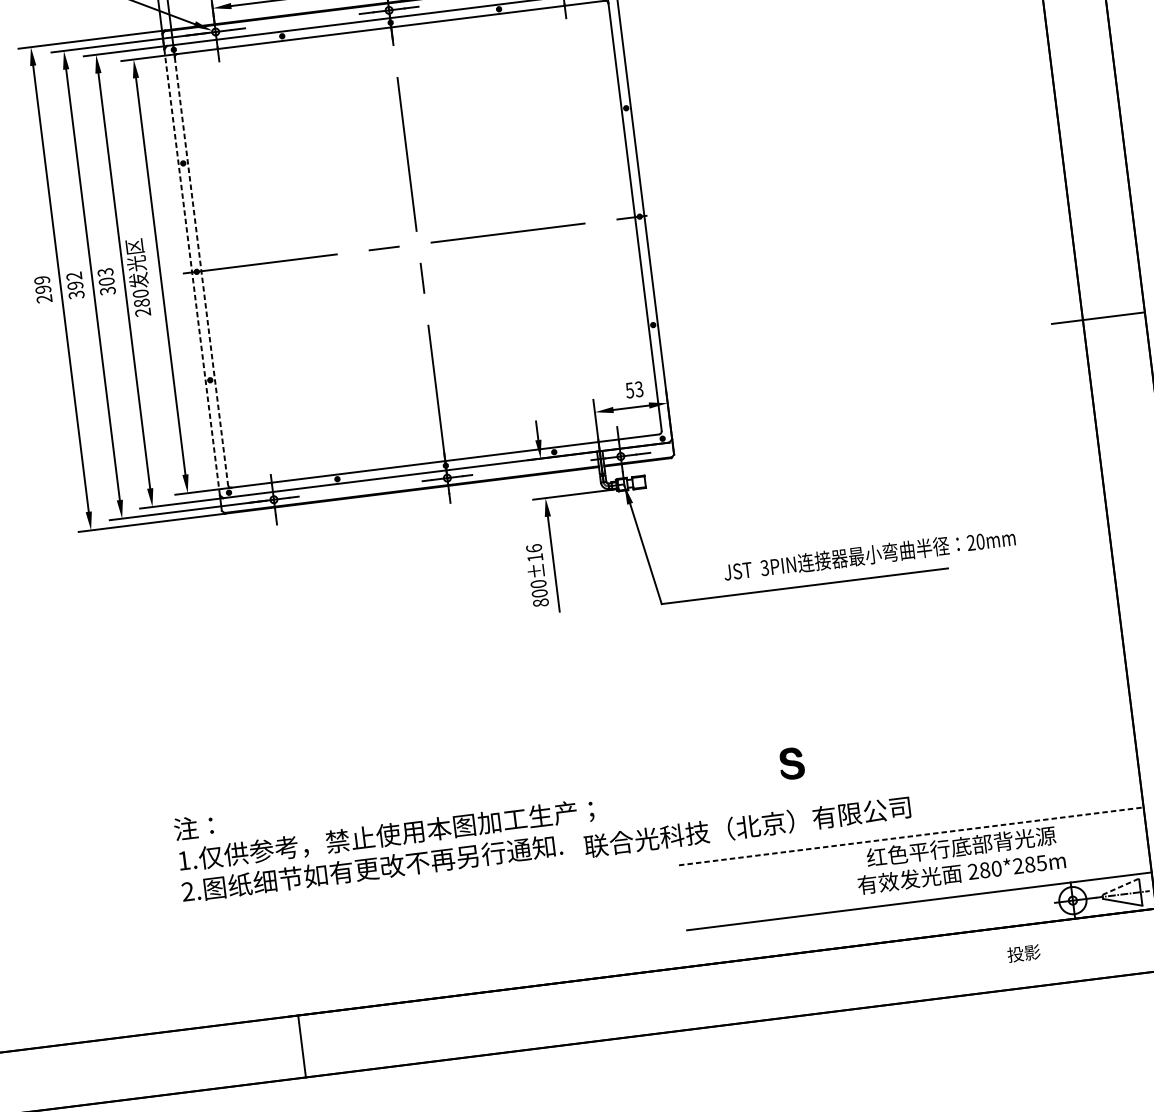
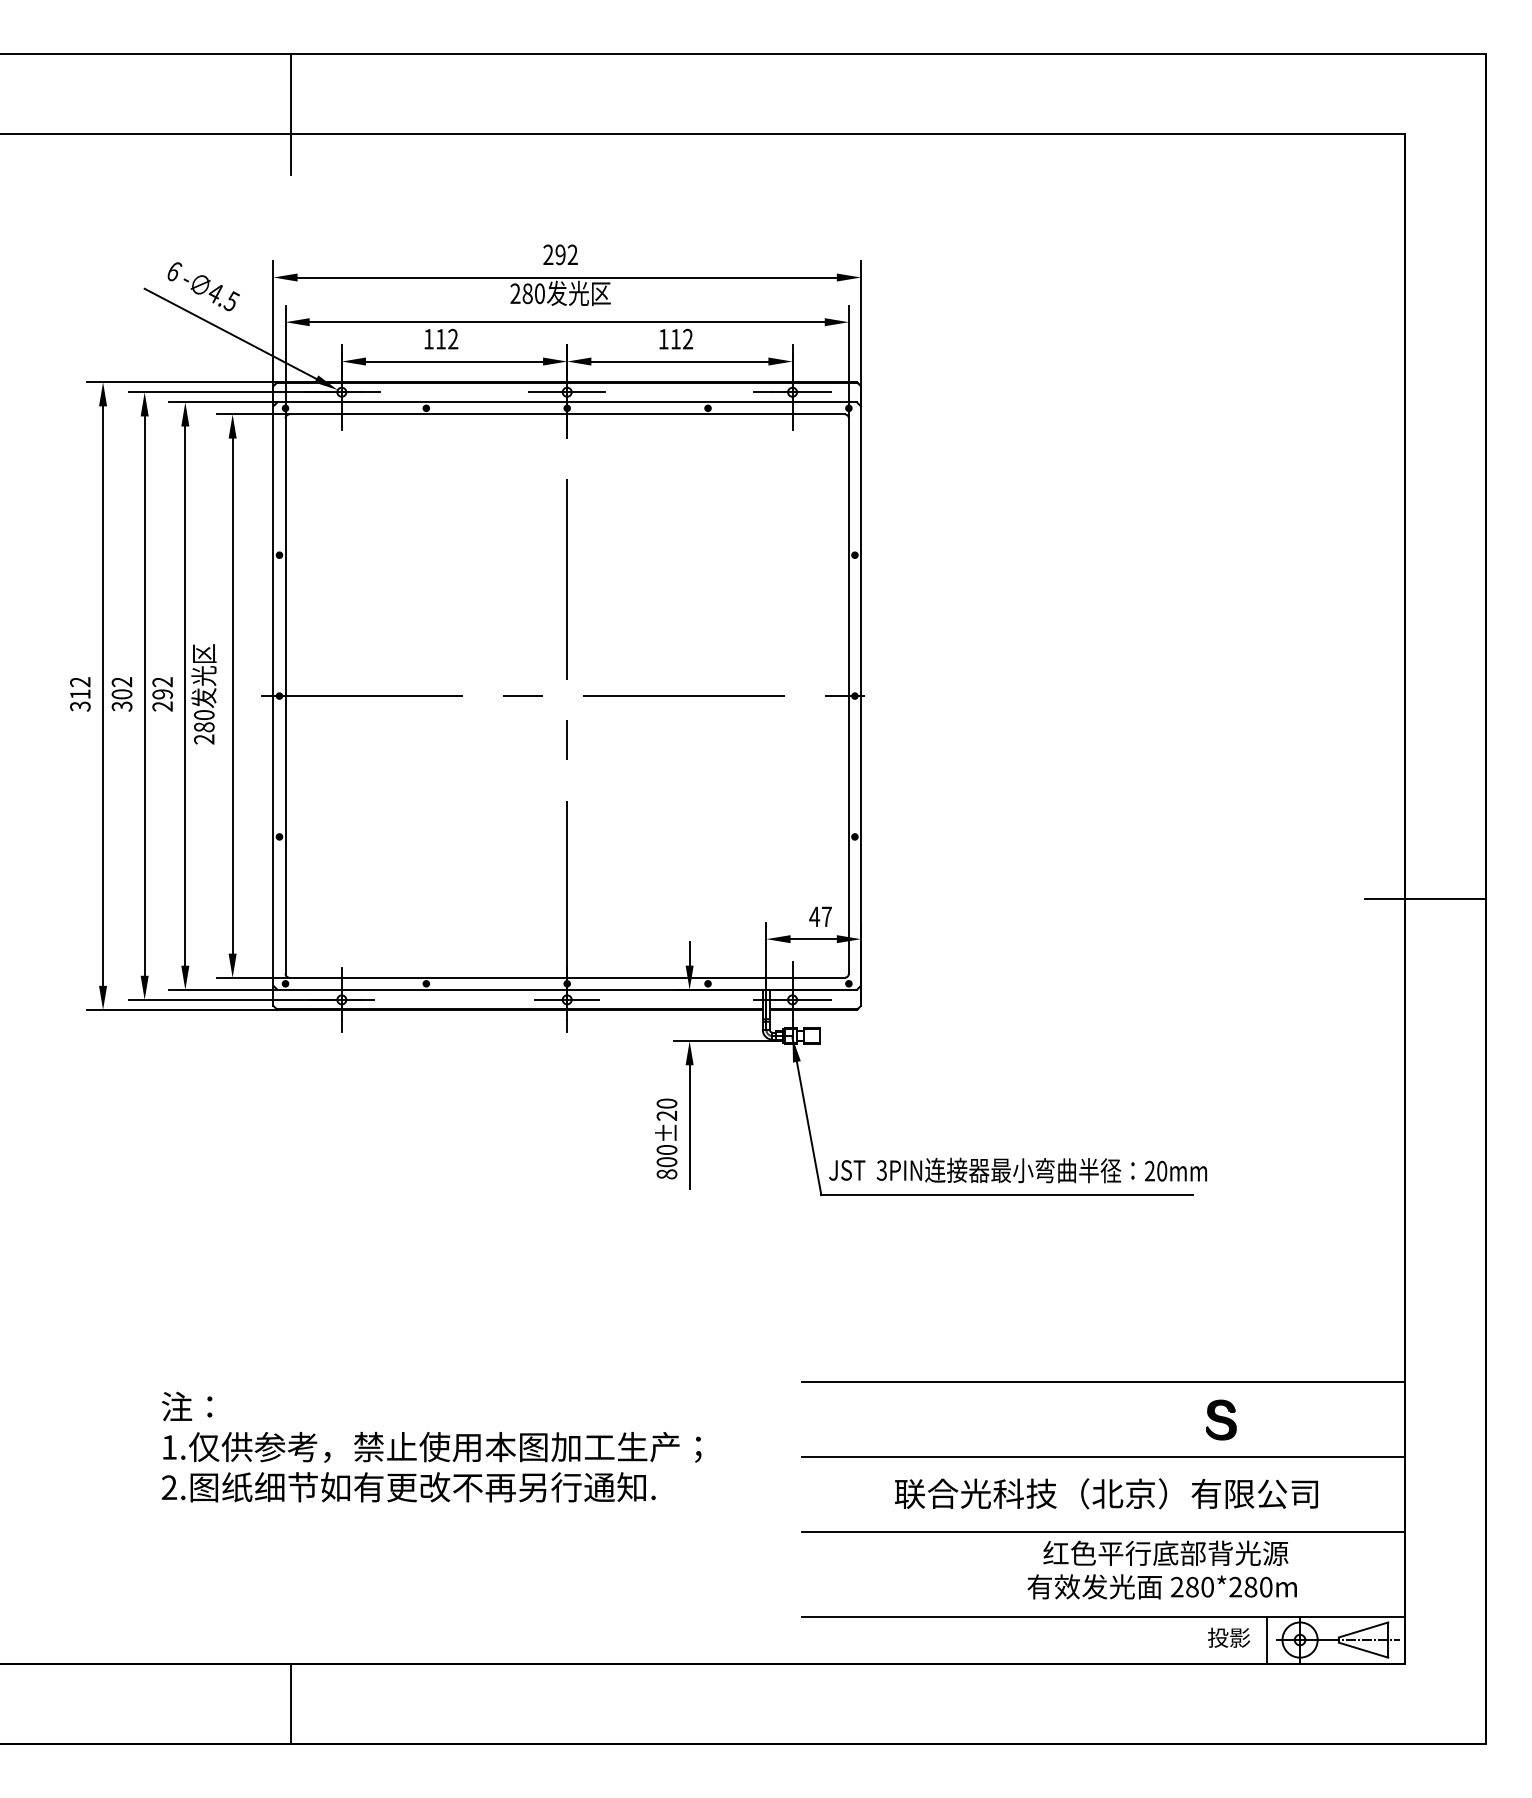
line: (201, 271) -> (285, 696), dashed -> solid
line: (192, 272) -> (273, 696), dashed -> solid
text: (106, 281) -> (162, 694), 303 -> 292
text: (75, 285) -> (121, 694), 392 -> 302
text: (43, 289) -> (80, 694), 299 -> 312
text: (634, 389) -> (820, 916), 53 -> 47
text: (534, 552) -> (666, 1109), 800±16 -> 800±20
text: (869, 554) -> (1018, 1170), moved
line: (896, 720) -> (1103, 1381), added
part: (791, 763) -> (1221, 1419), moved
line: (904, 778) -> (1103, 1457), added
text: (747, 826) -> (1106, 1493), moved
line: (911, 836) -> (1103, 1532), dashed -> solid
text: (1041, 862) -> (1265, 1586), 280*285m -> 280*280m
line: (1120, 886) -> (1363, 1629), dashed -> solid
line: (1047, 903) -> (1267, 1639), added
text: (1024, 953) -> (1229, 1637), moved

